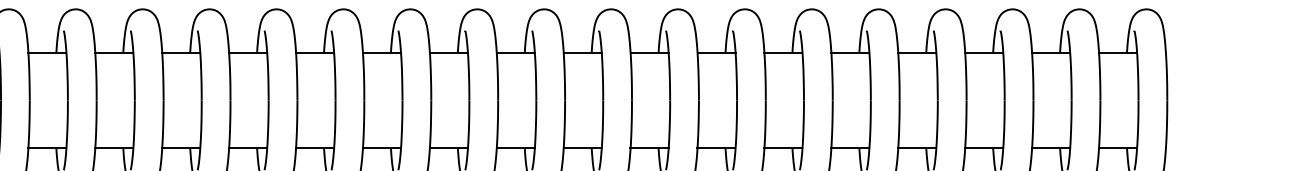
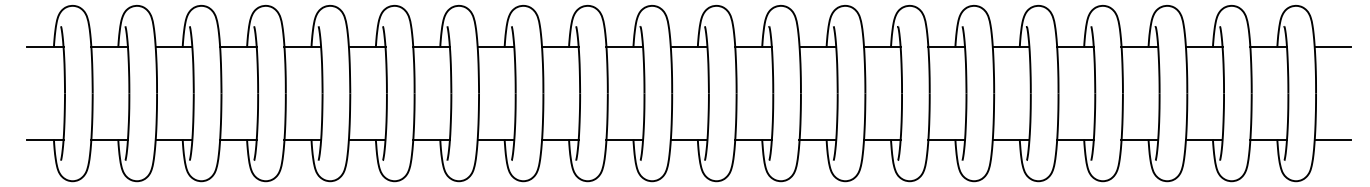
line: (1184, 52) -> (1332, 47), added
line: (1184, 148) -> (1332, 139), added

